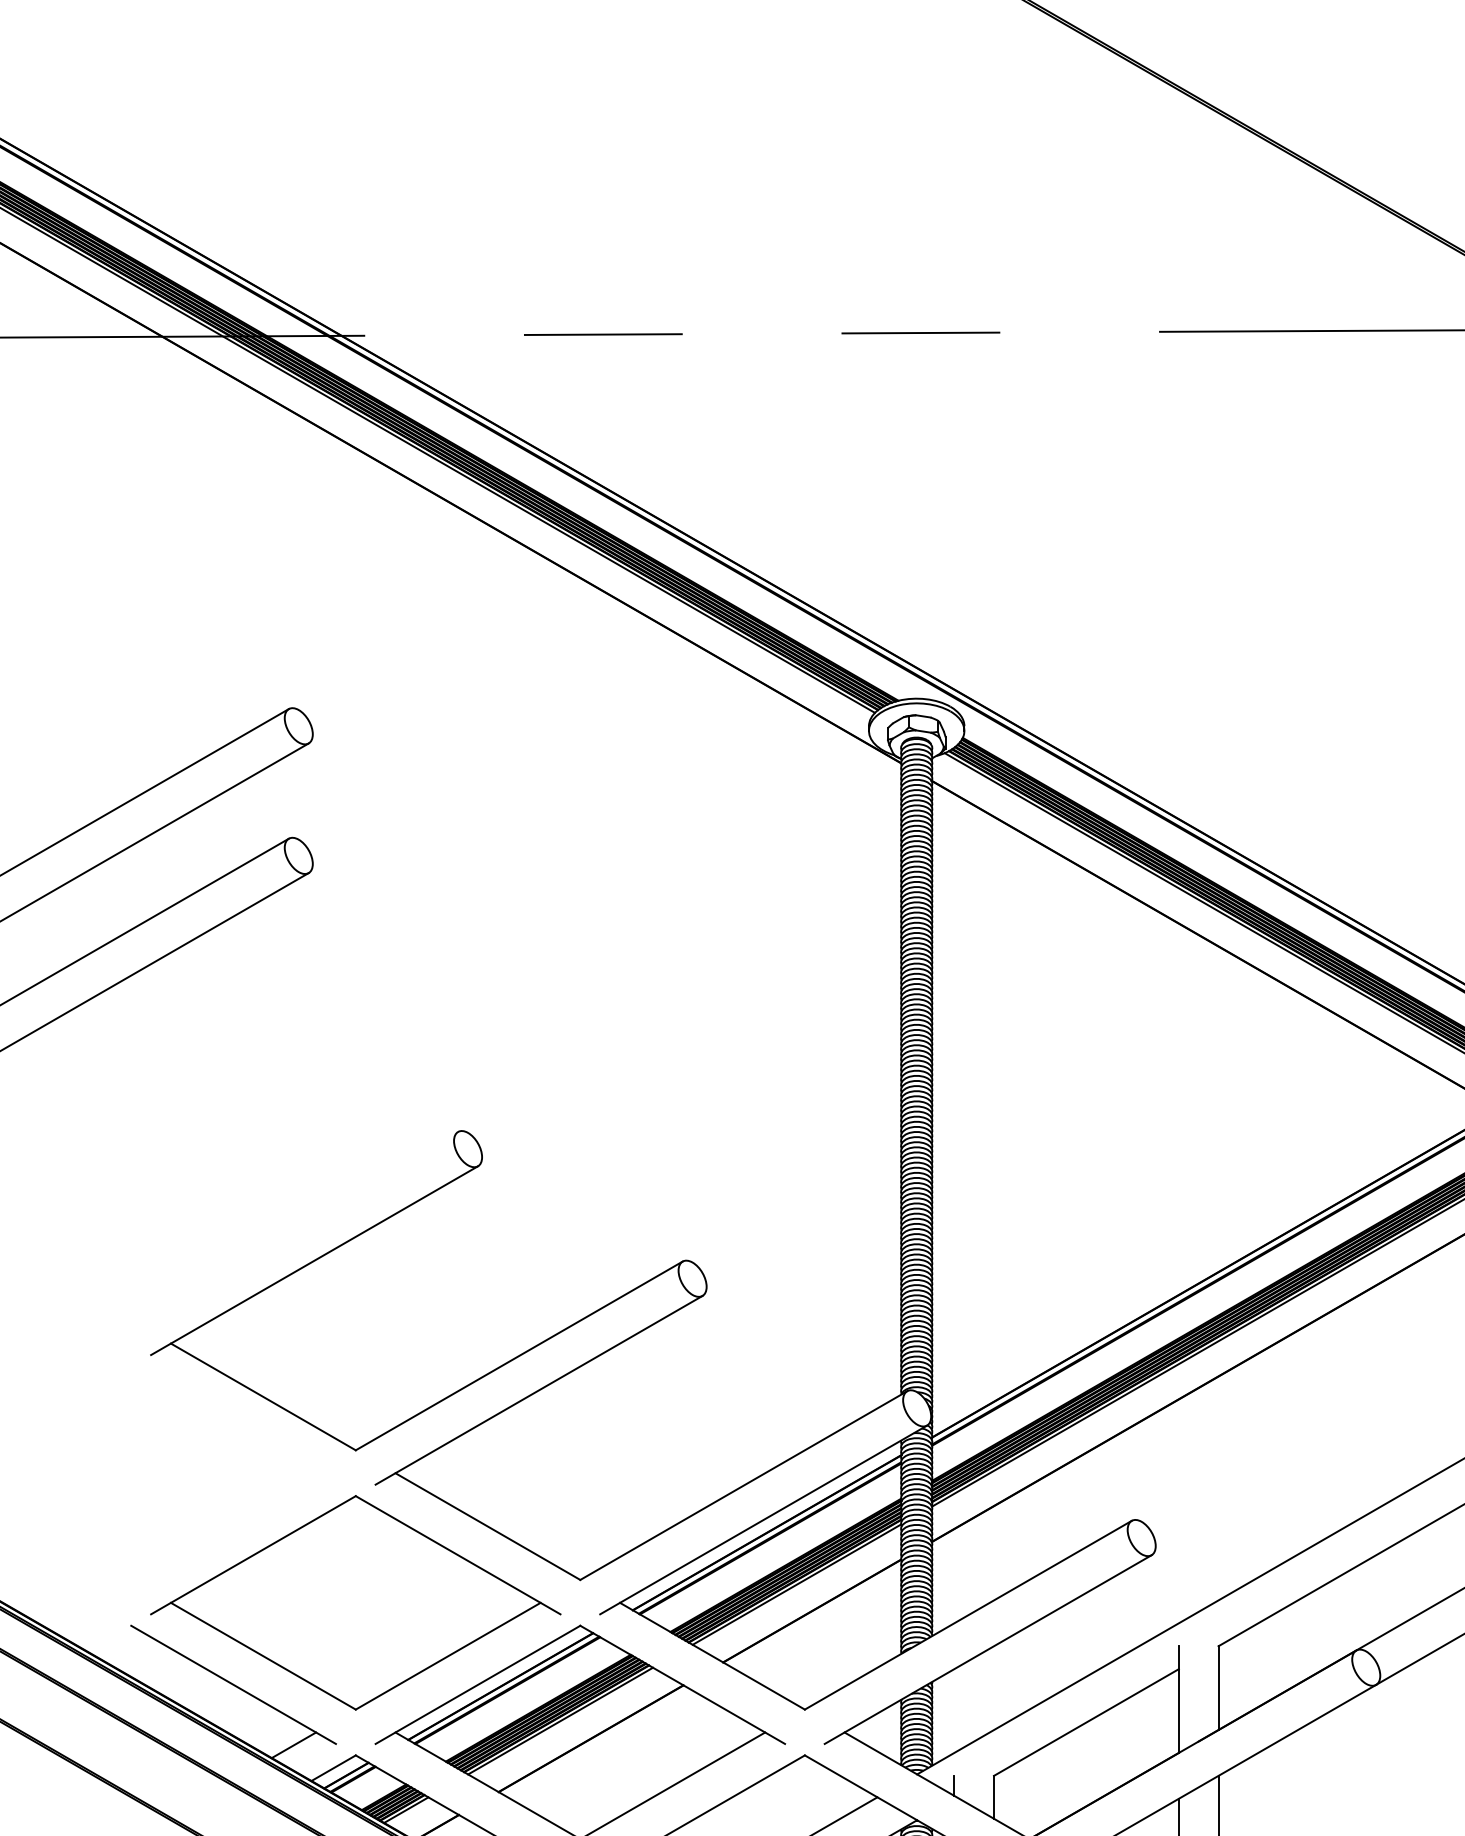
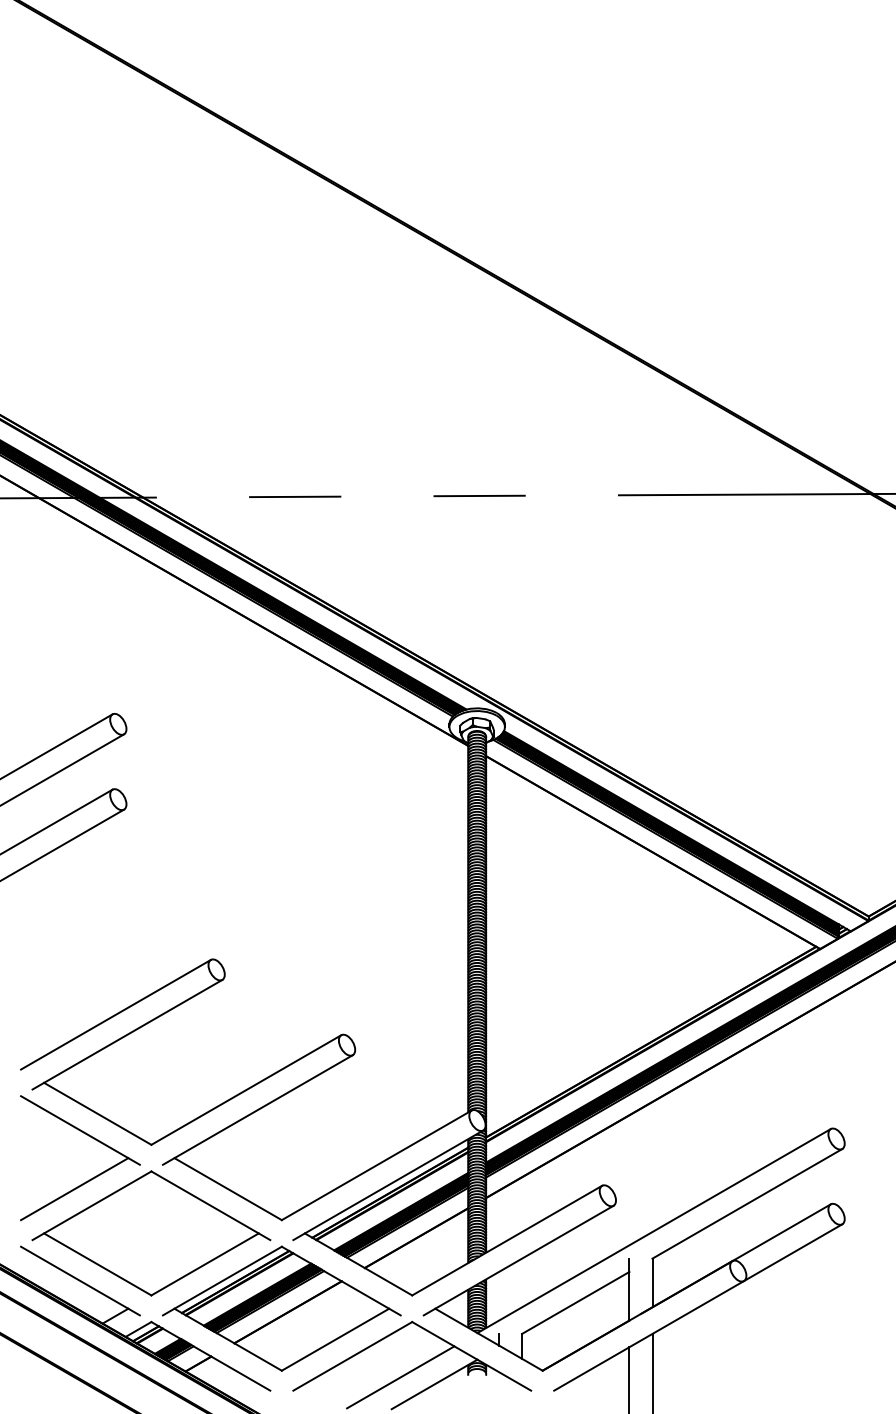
line: (293, 1225) -> (115, 1014), added
part: (254, 1506) -> (92, 1177), added

